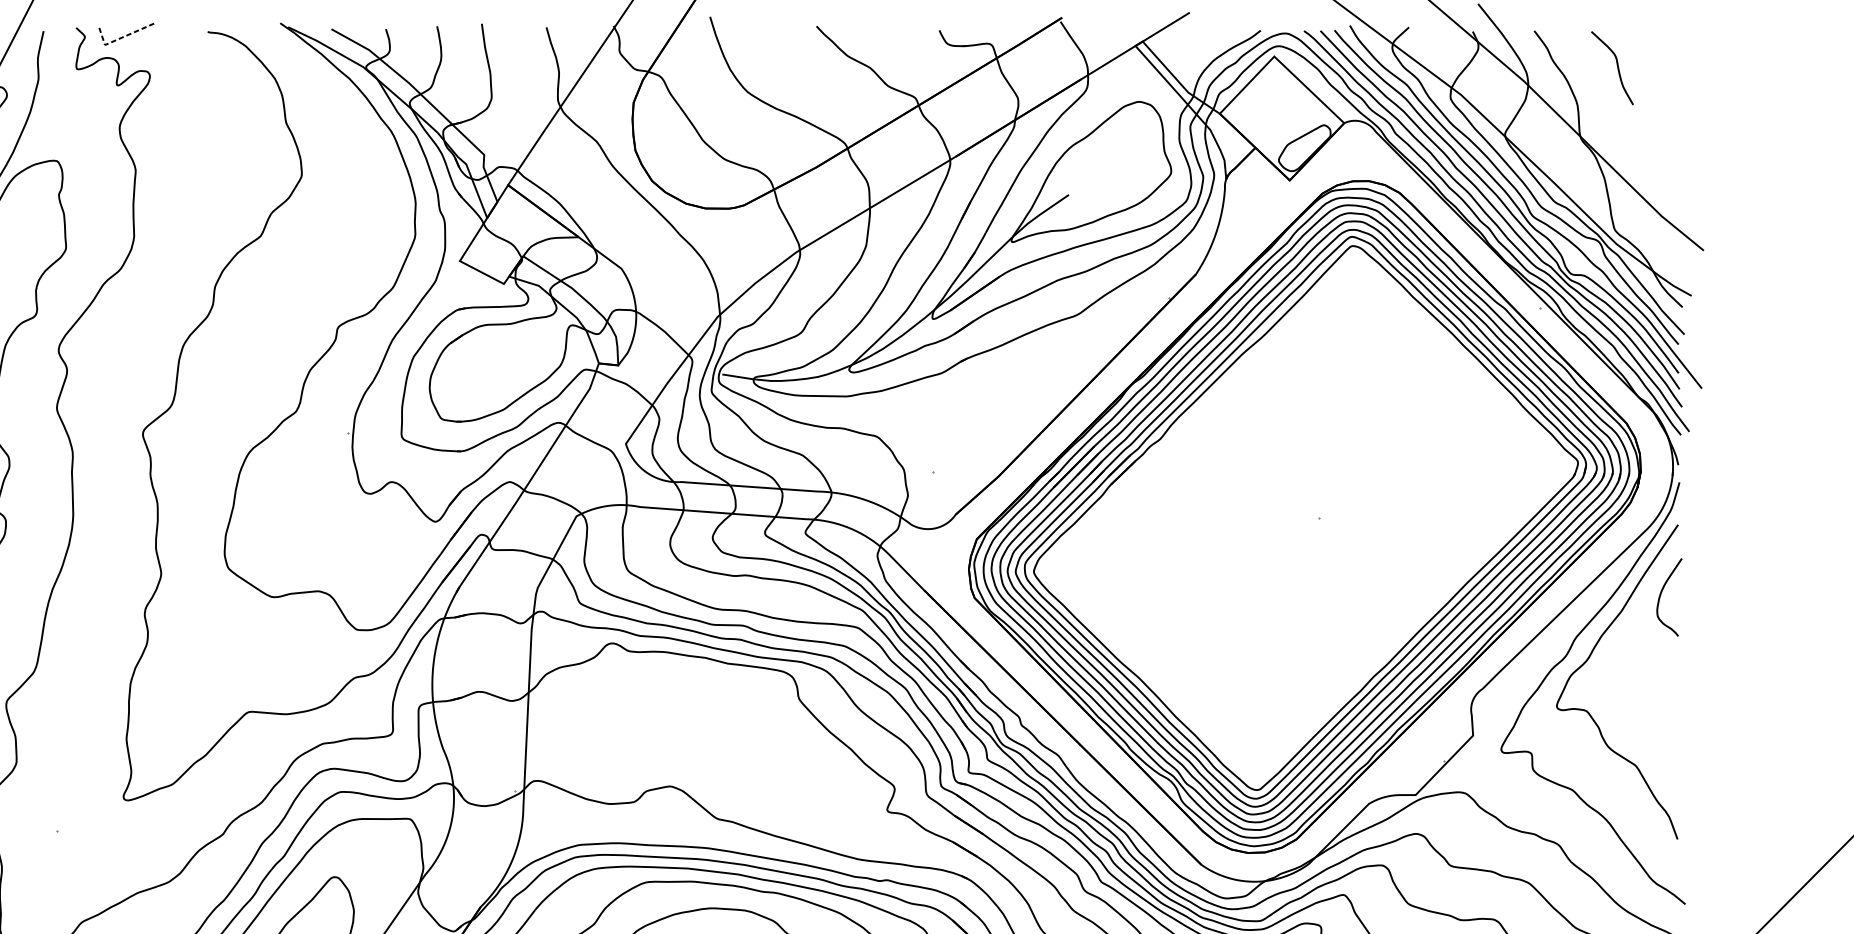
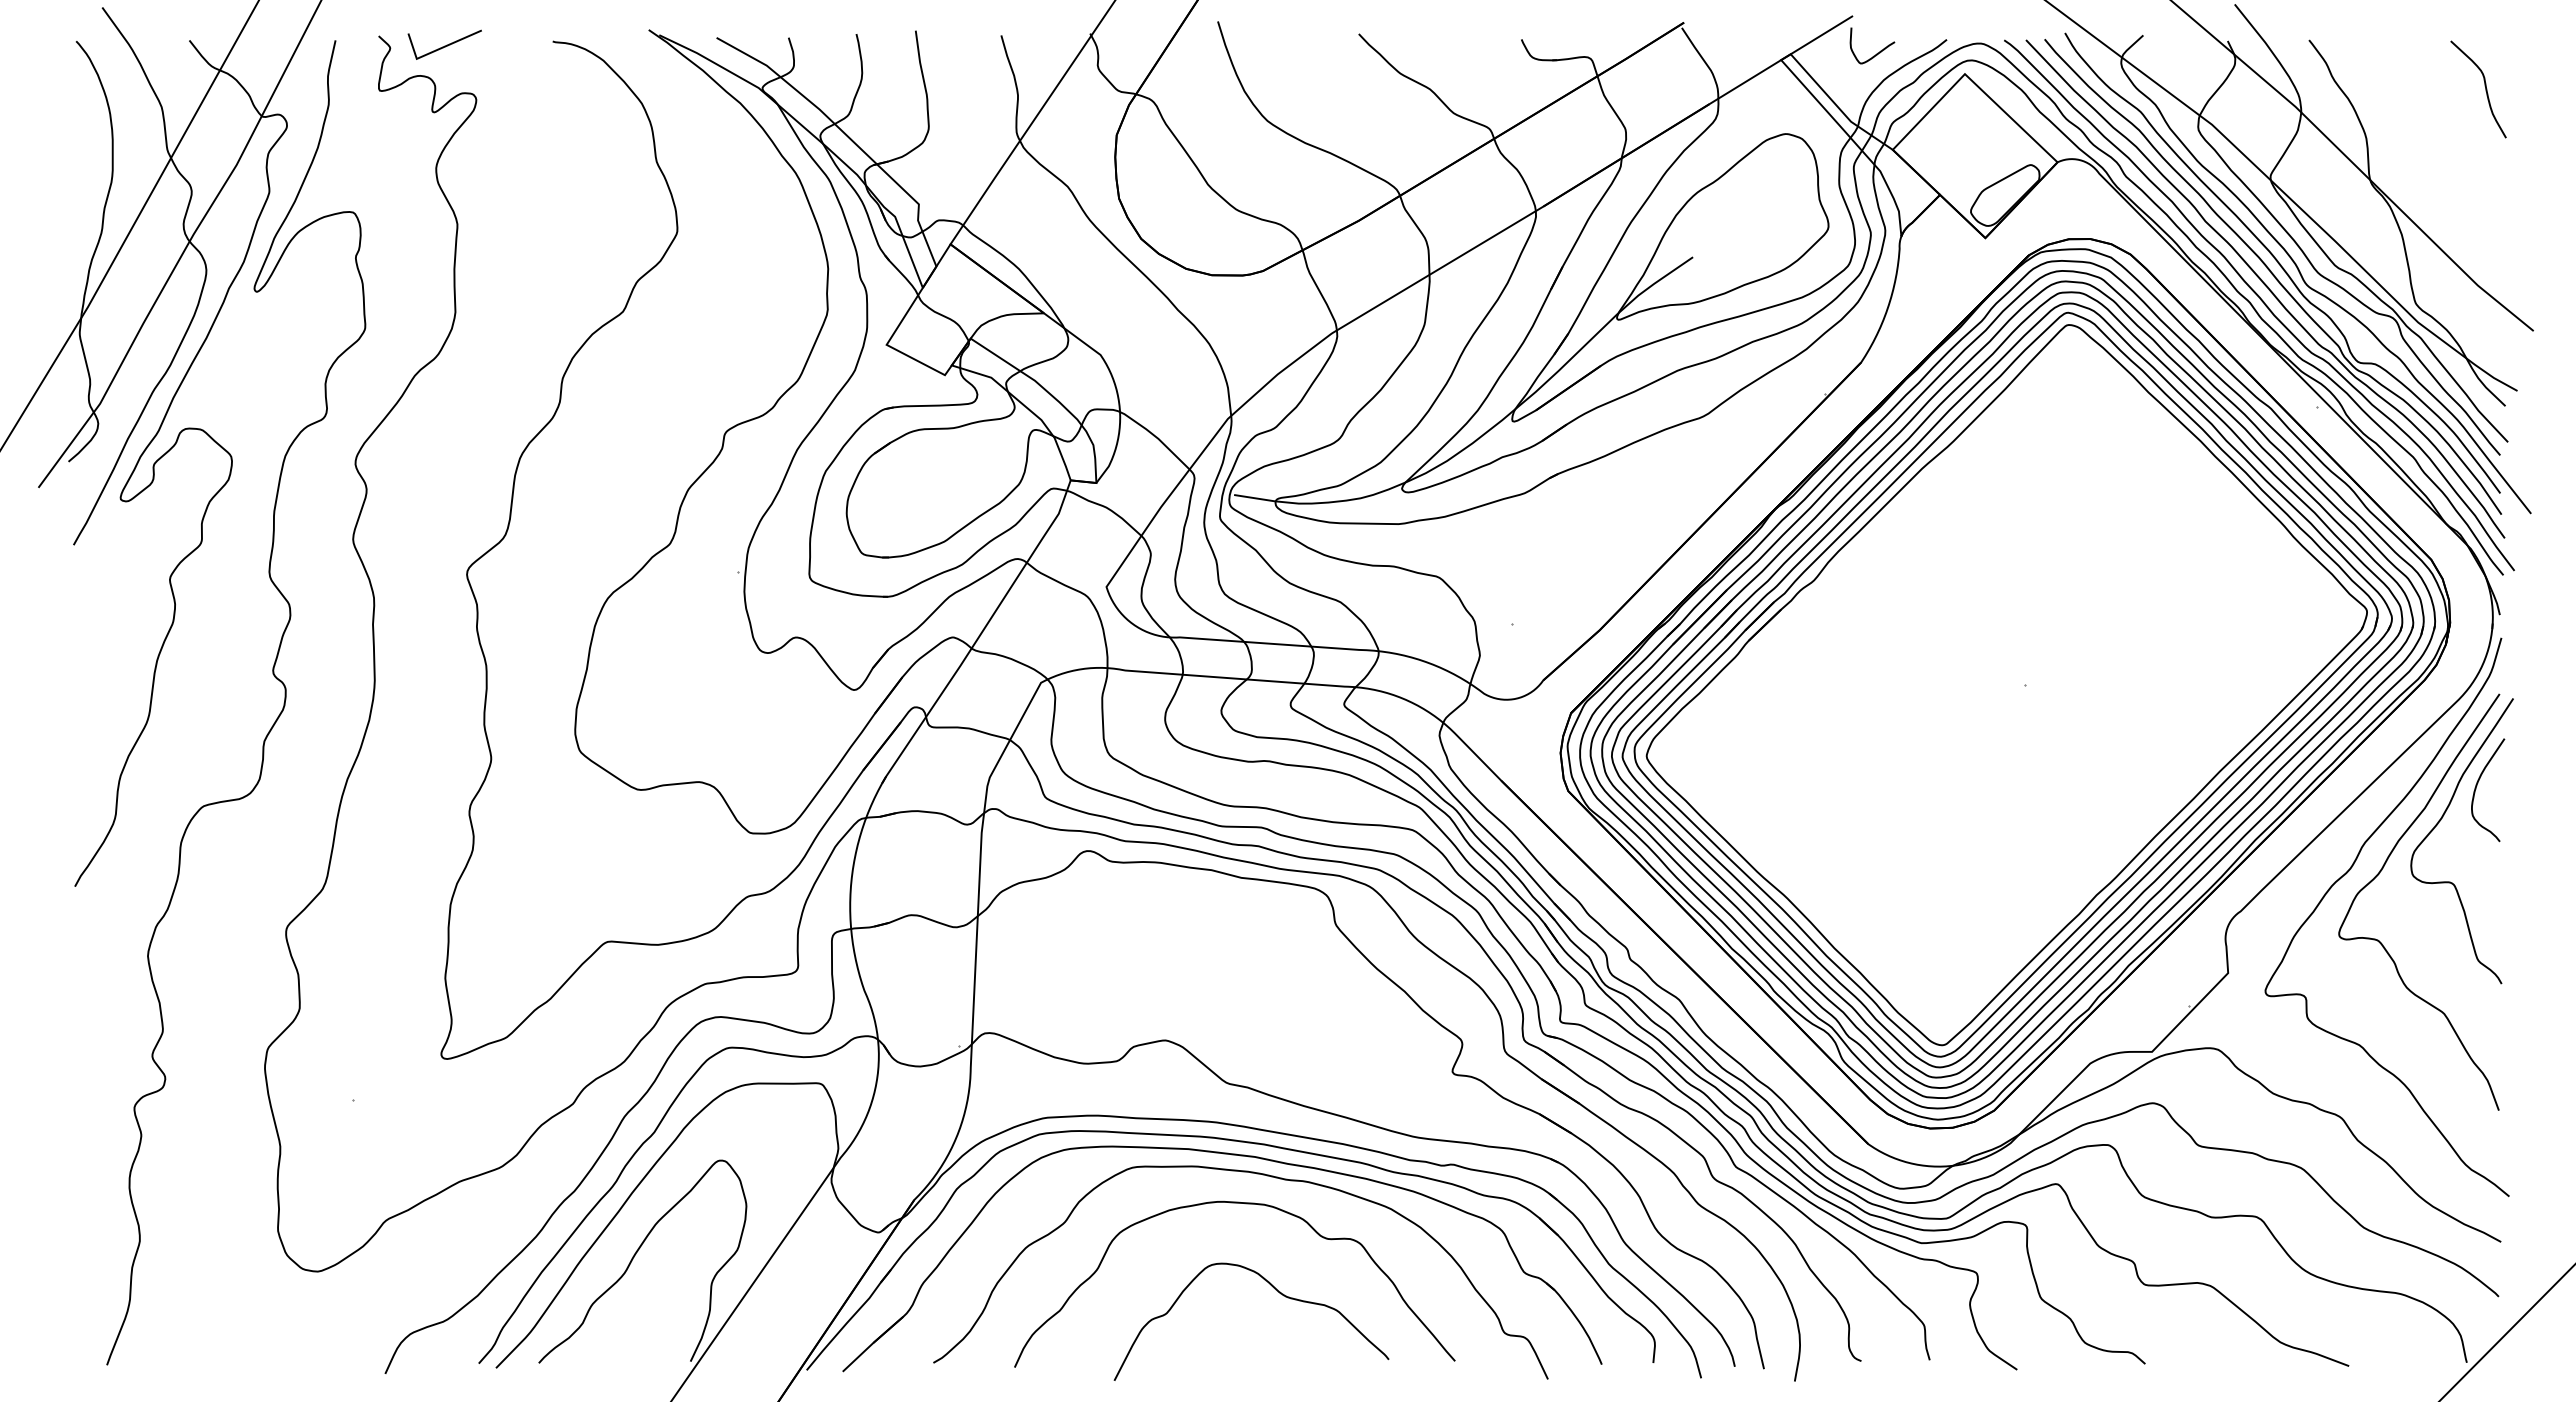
line: (119, 38) -> (436, 50), dashed -> solid
curve: (1208, 40) -> (1877, 52), added
curve: (1616, 65) -> (2484, 86), moved
curve: (1631, 623) -> (2438, 824), added

